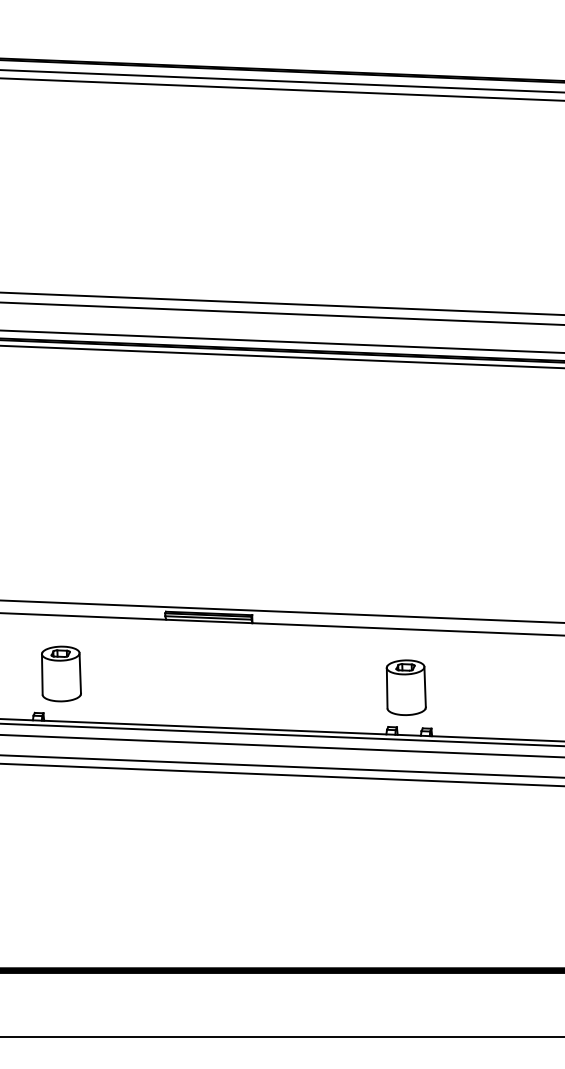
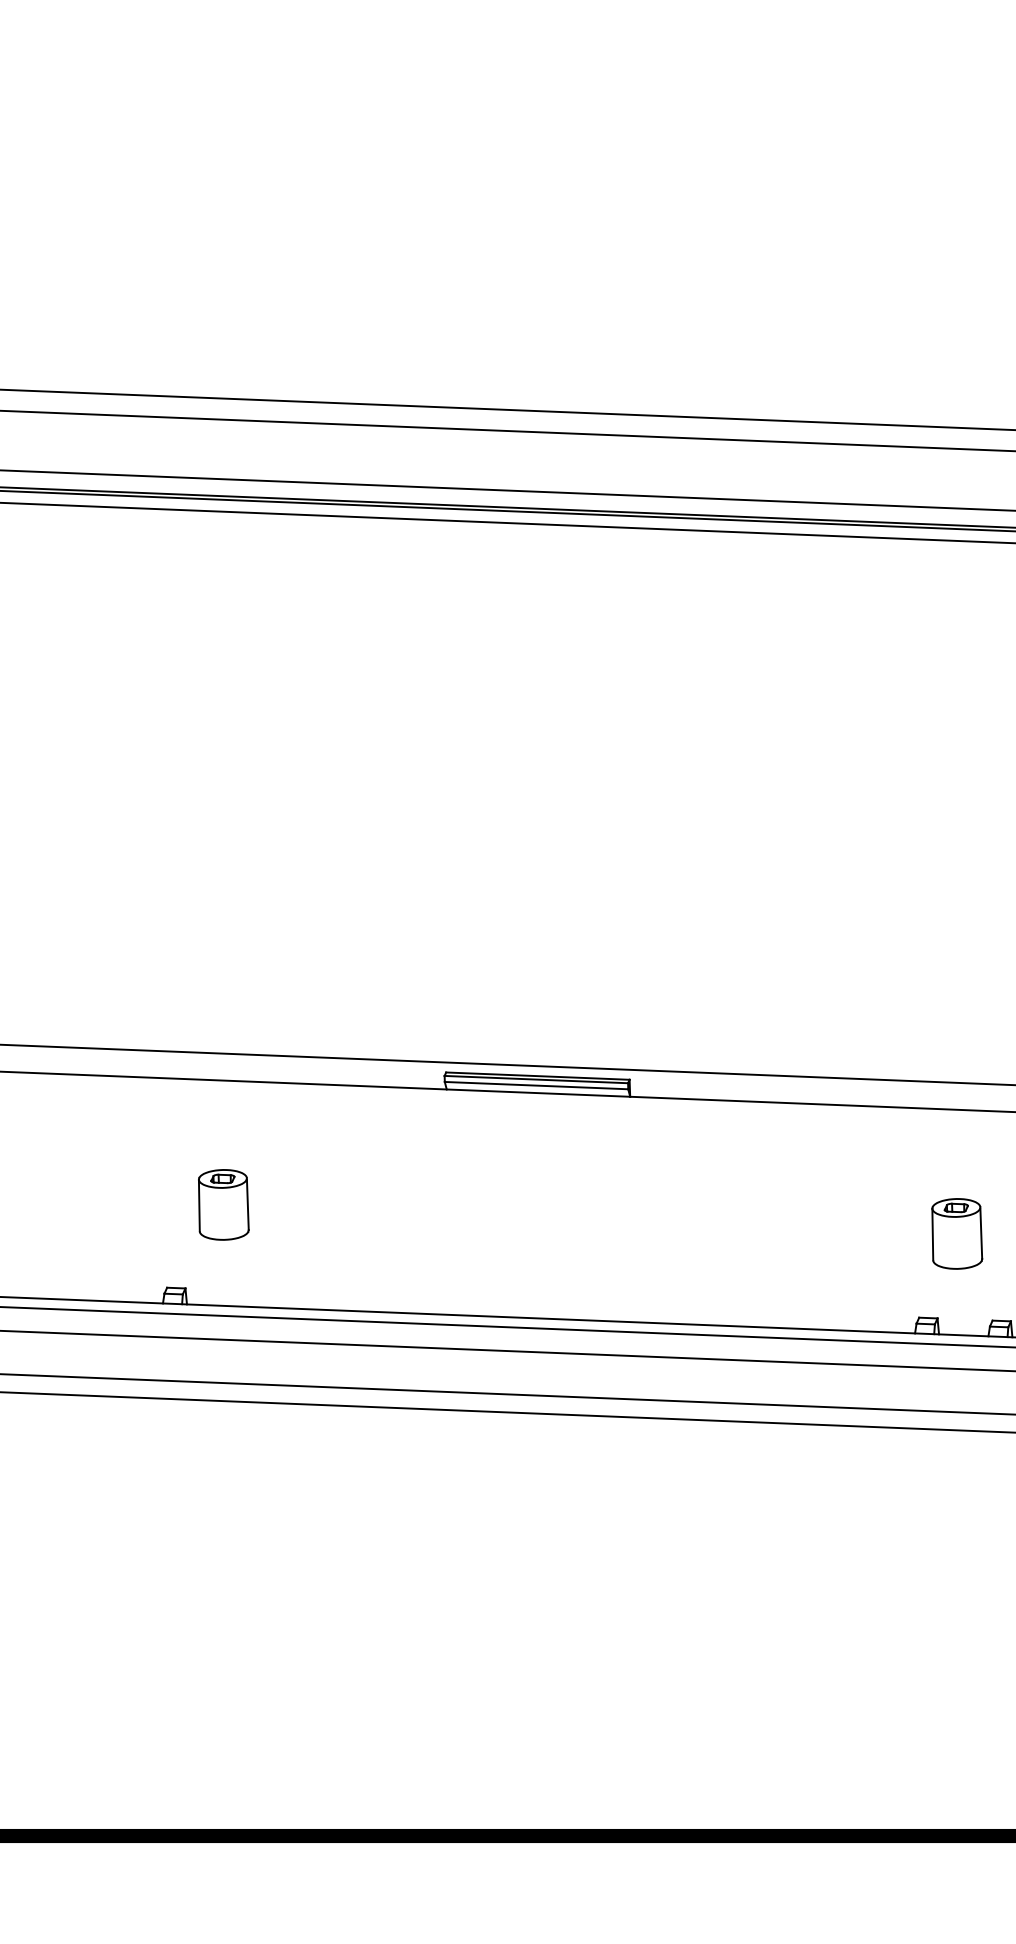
part: (61, 673) -> (223, 1203), size x0.6
part: (405, 687) -> (955, 1233), size x0.6

